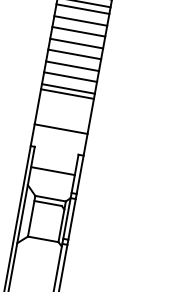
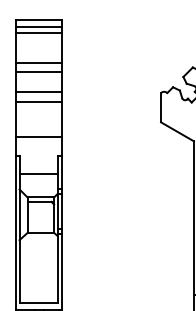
line: (81, 20) -> (39, 42), removed
line: (79, 32) -> (39, 52), removed
line: (73, 66) -> (39, 82), removed
line: (67, 94) -> (39, 106), removed

